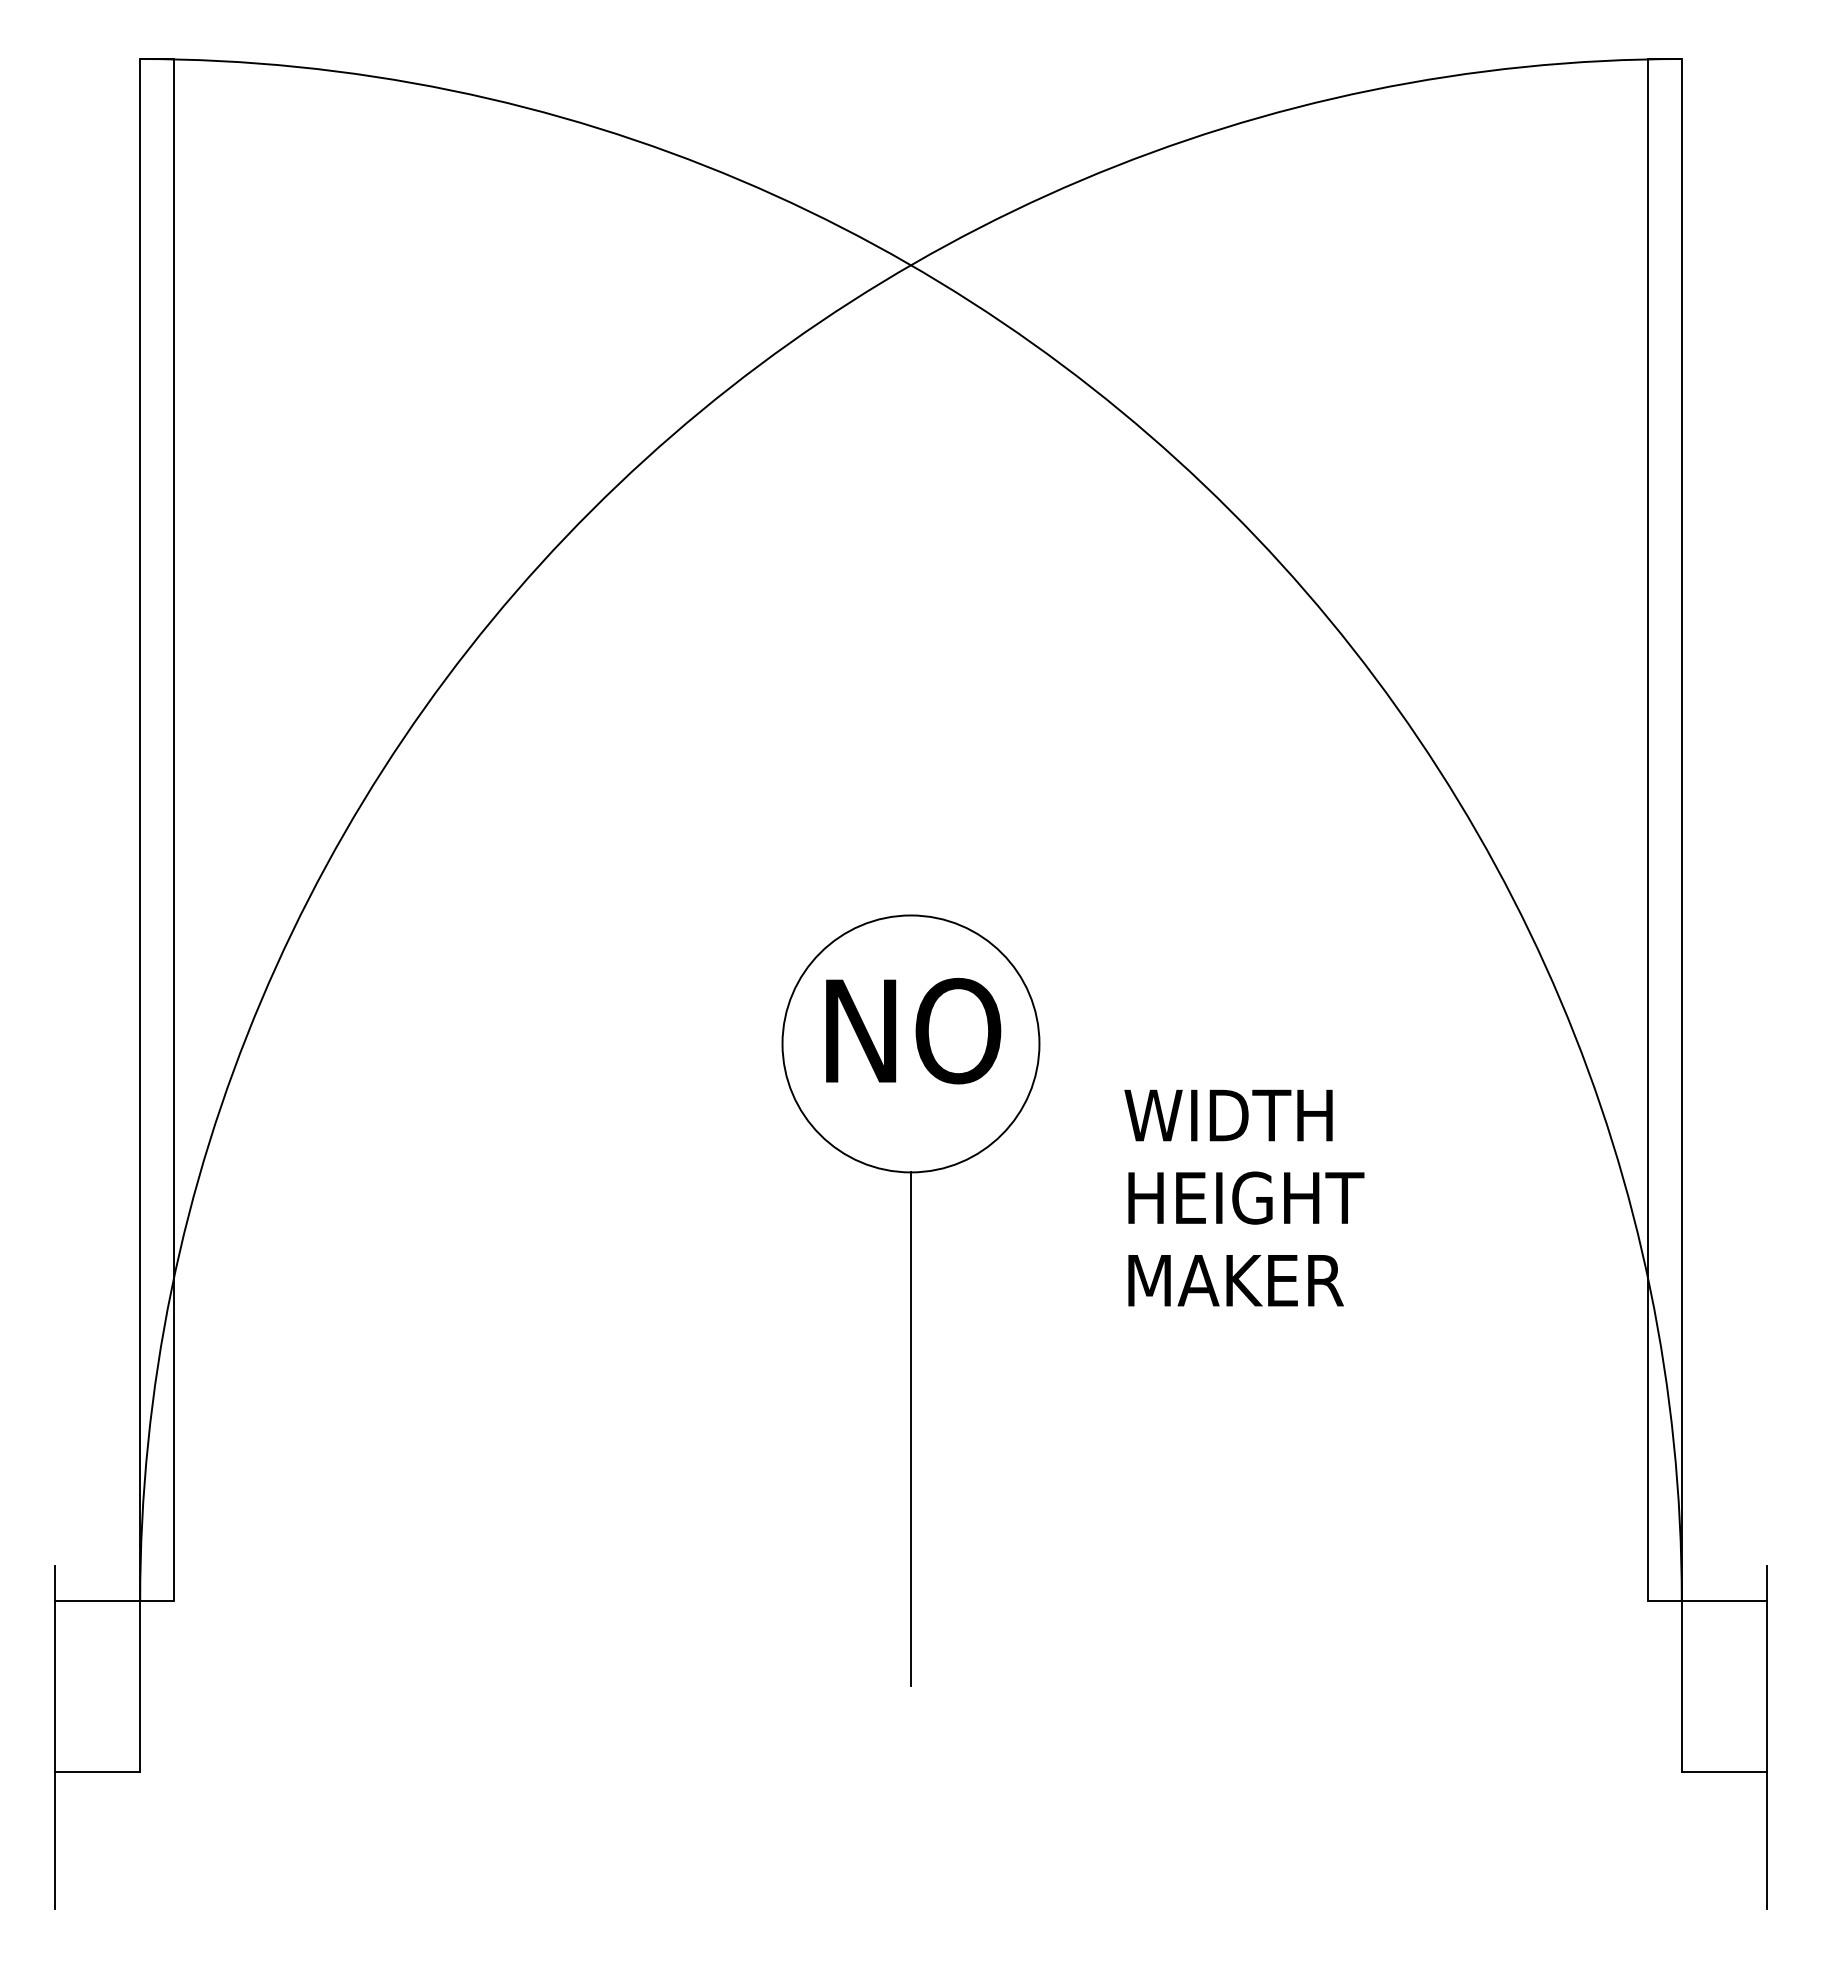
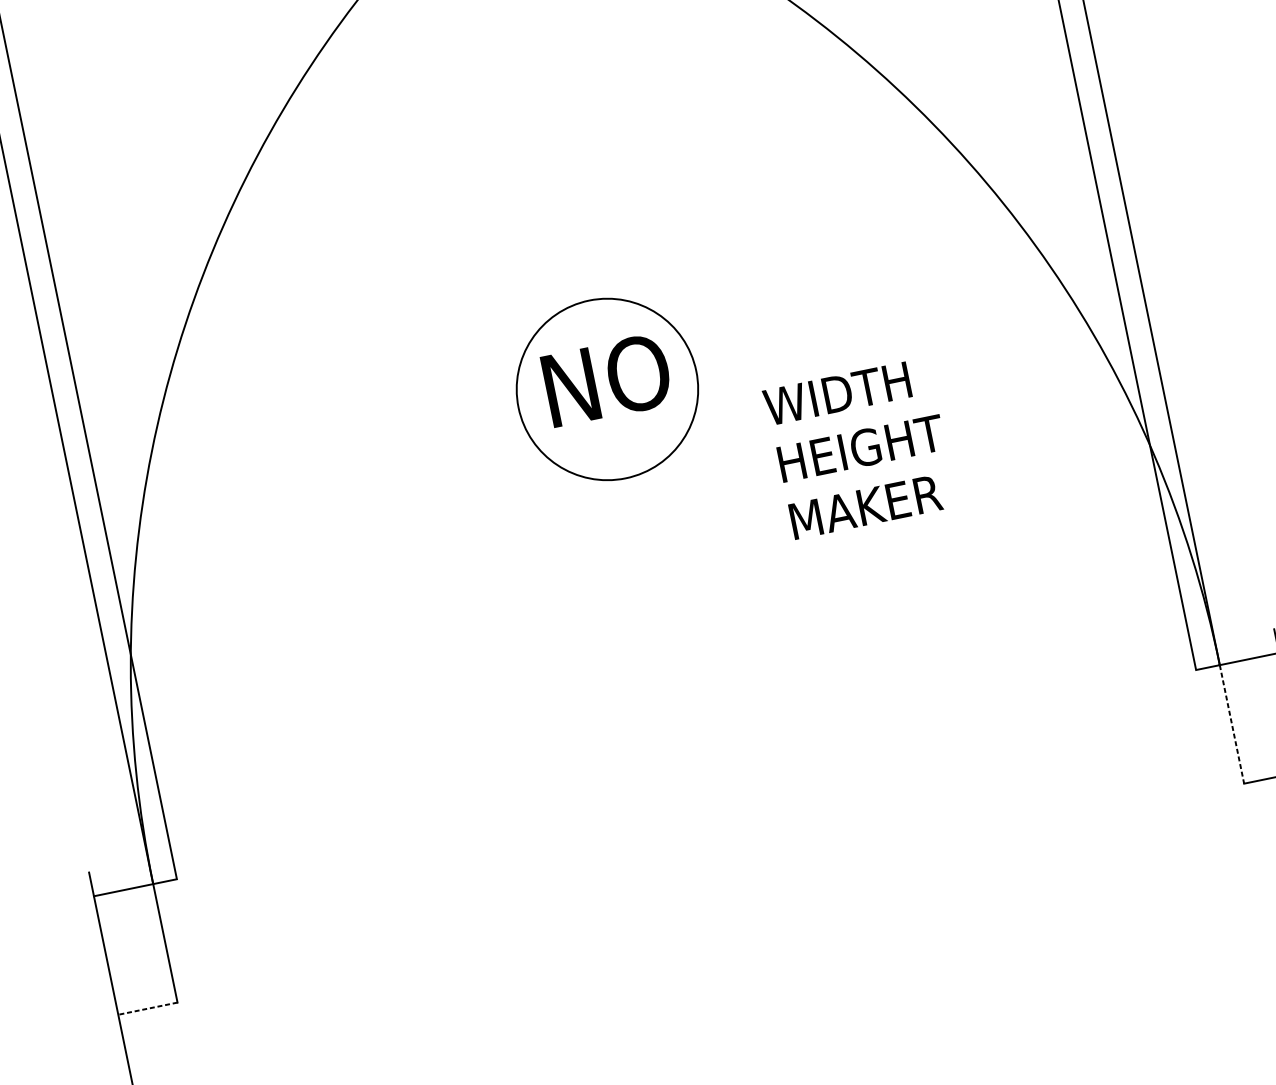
line: (911, 1429) -> (662, 656), removed
line: (1681, 1686) -> (1231, 724), solid -> dashed
line: (97, 1771) -> (147, 1008), solid -> dashed

